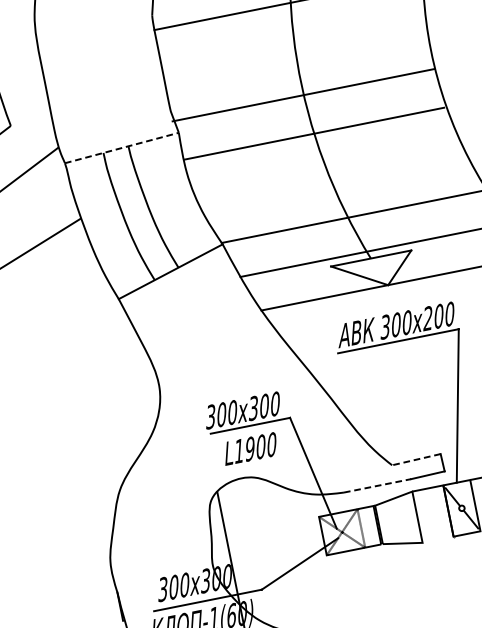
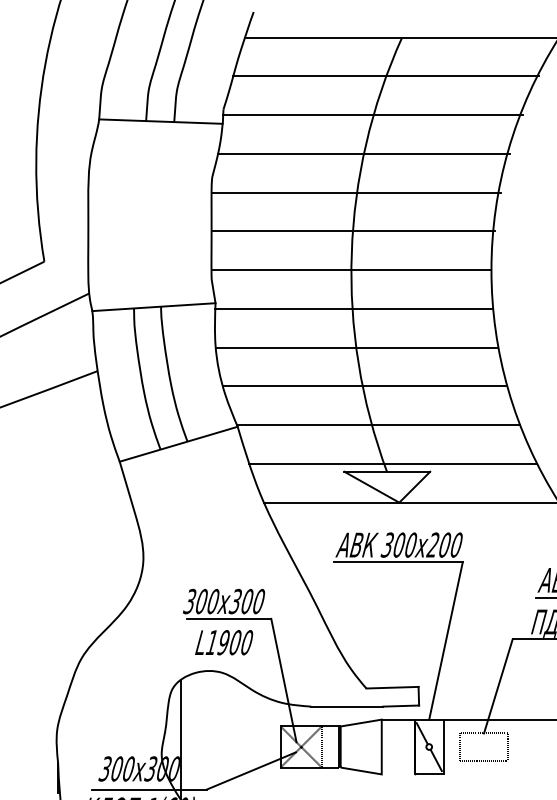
line: (293, 40) -> (352, 231), added
line: (303, 95) -> (351, 270), moved
line: (314, 133) -> (354, 308), moved
line: (319, 147) -> (356, 347), added
line: (121, 148) -> (153, 307), dashed -> solid
line: (333, 182) -> (364, 386), added
line: (416, 459) -> (392, 687), dashed -> solid
line: (377, 485) -> (347, 706), dashed -> solid

